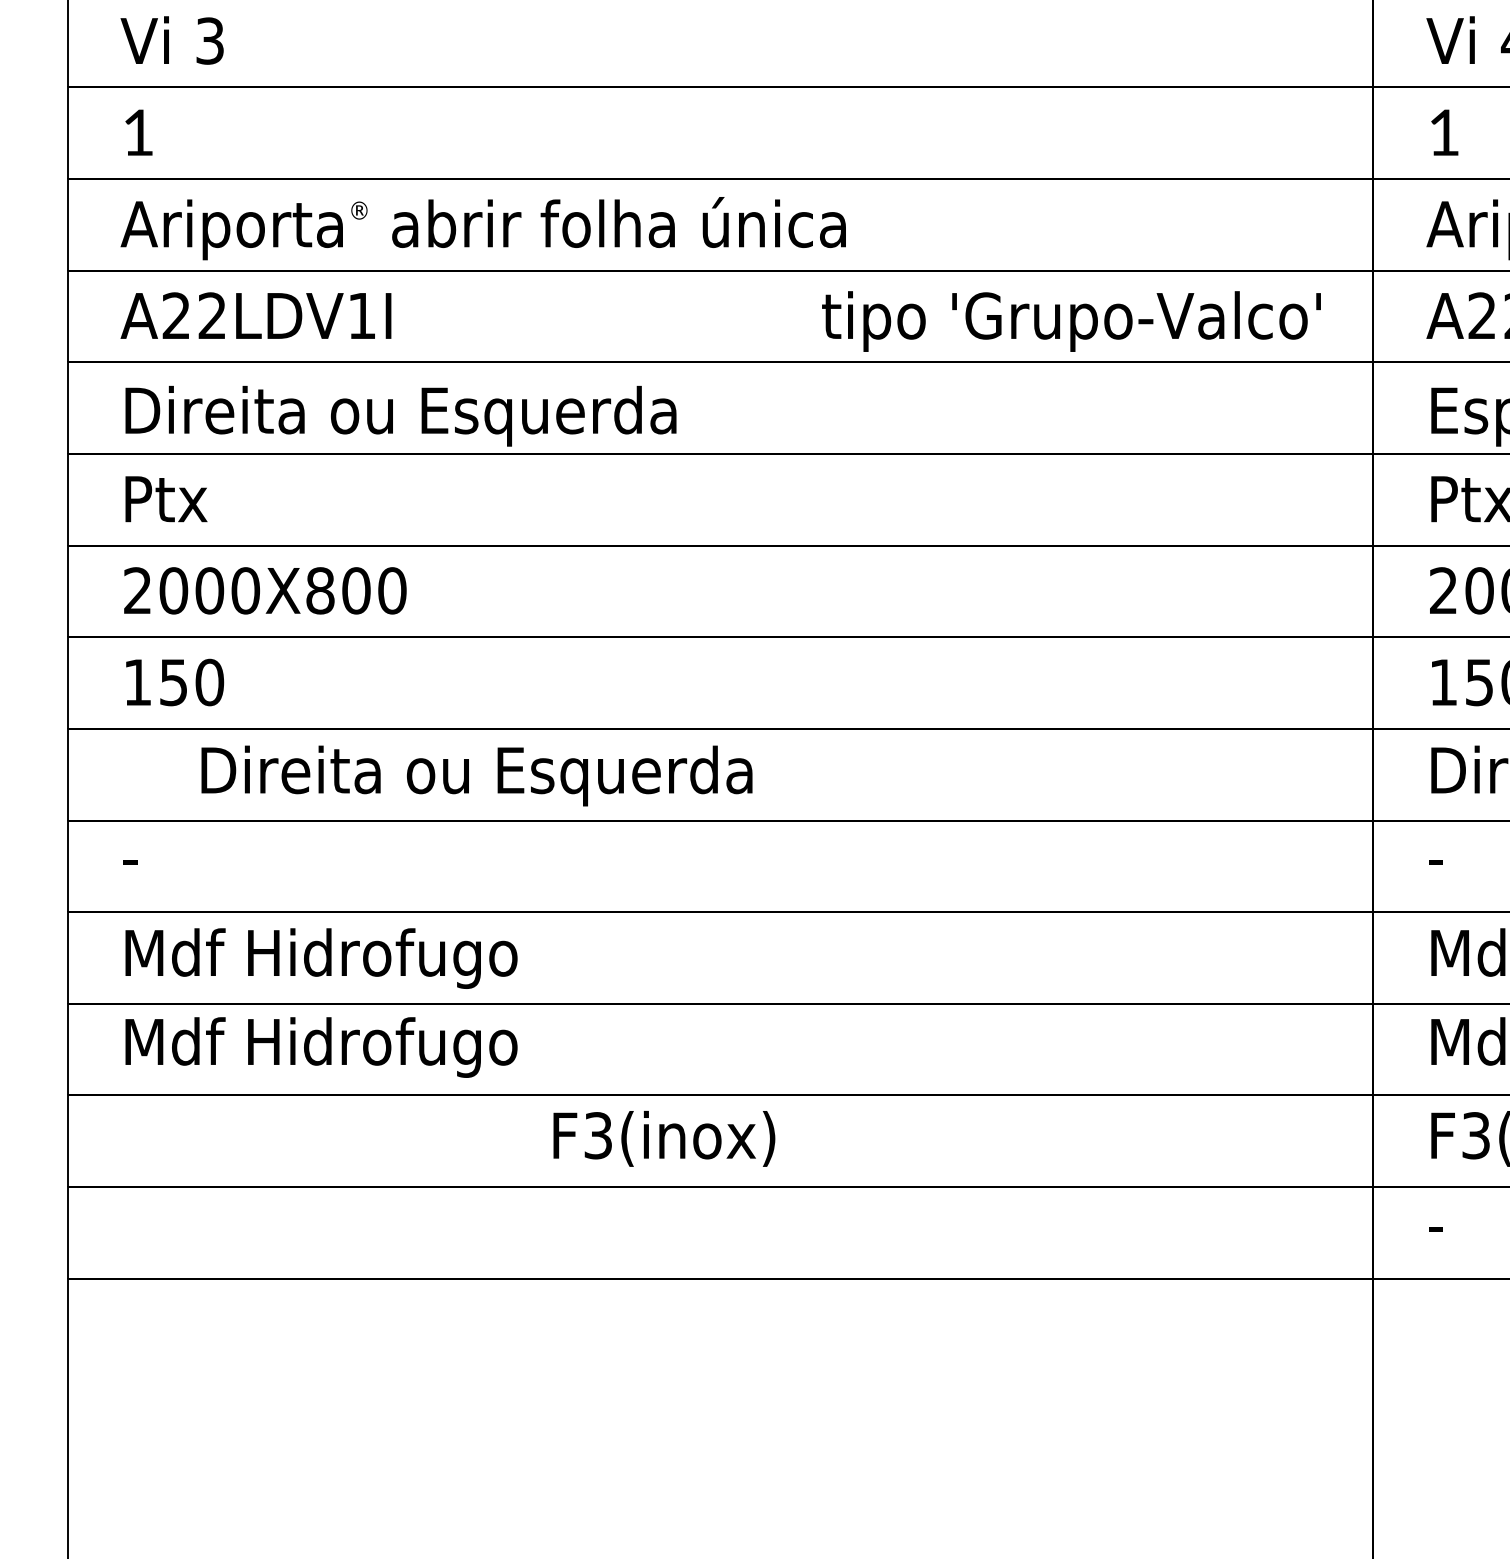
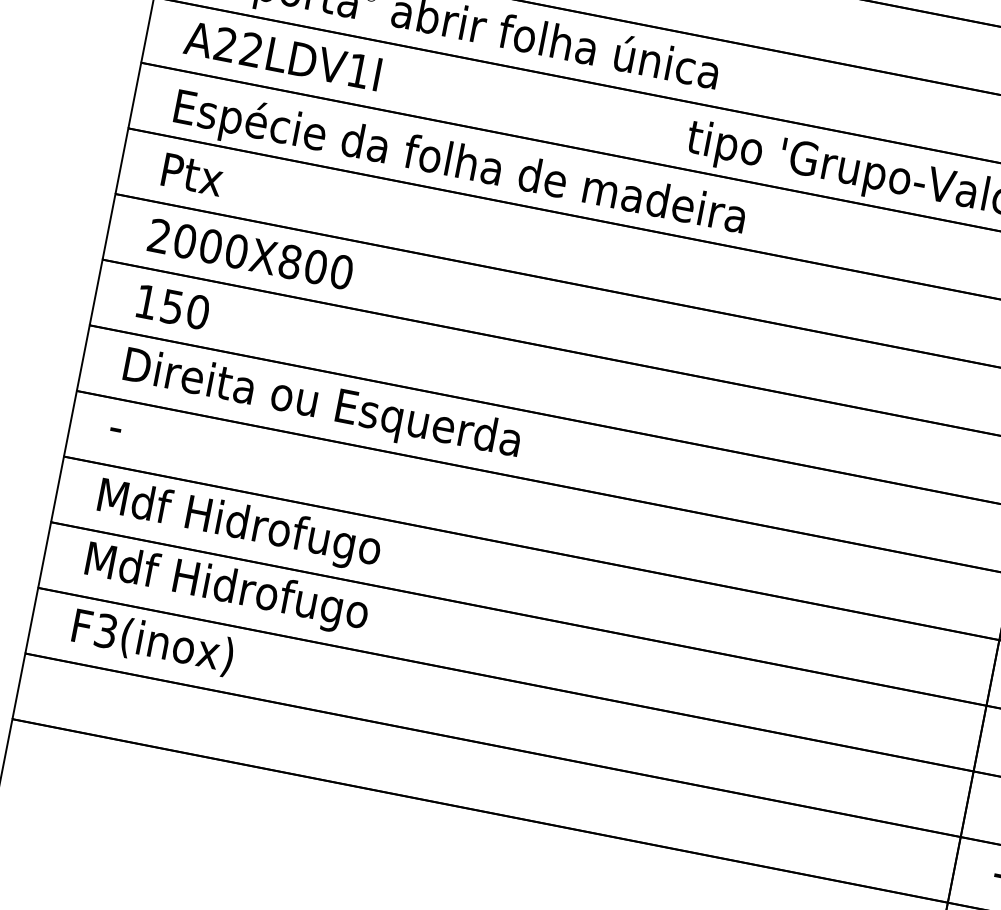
text: (525, 414) -> (461, 164), Direita ou Esquerda -> Espécie da folha de madeira
text: (476, 775) -> (321, 405), moved
text: (664, 1138) -> (153, 642), moved

